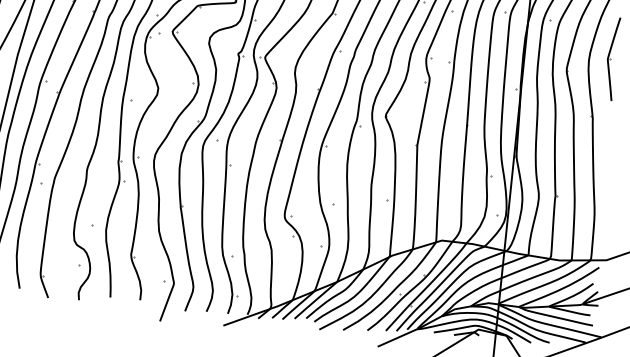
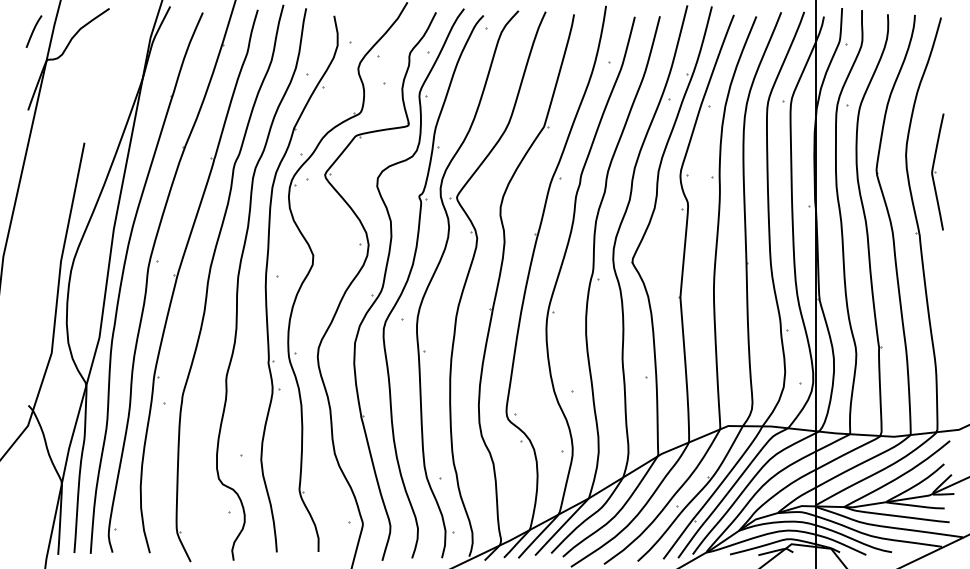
part: (611, 58) -> (937, 171), moved

